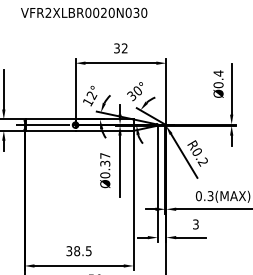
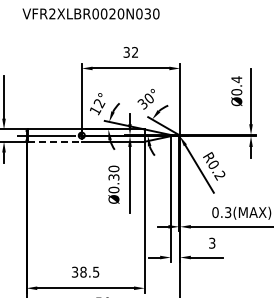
line: (50, 130) -> (54, 141), solid -> dashed
text: (104, 155) -> (113, 168), Ø0.37 -> Ø0.30

